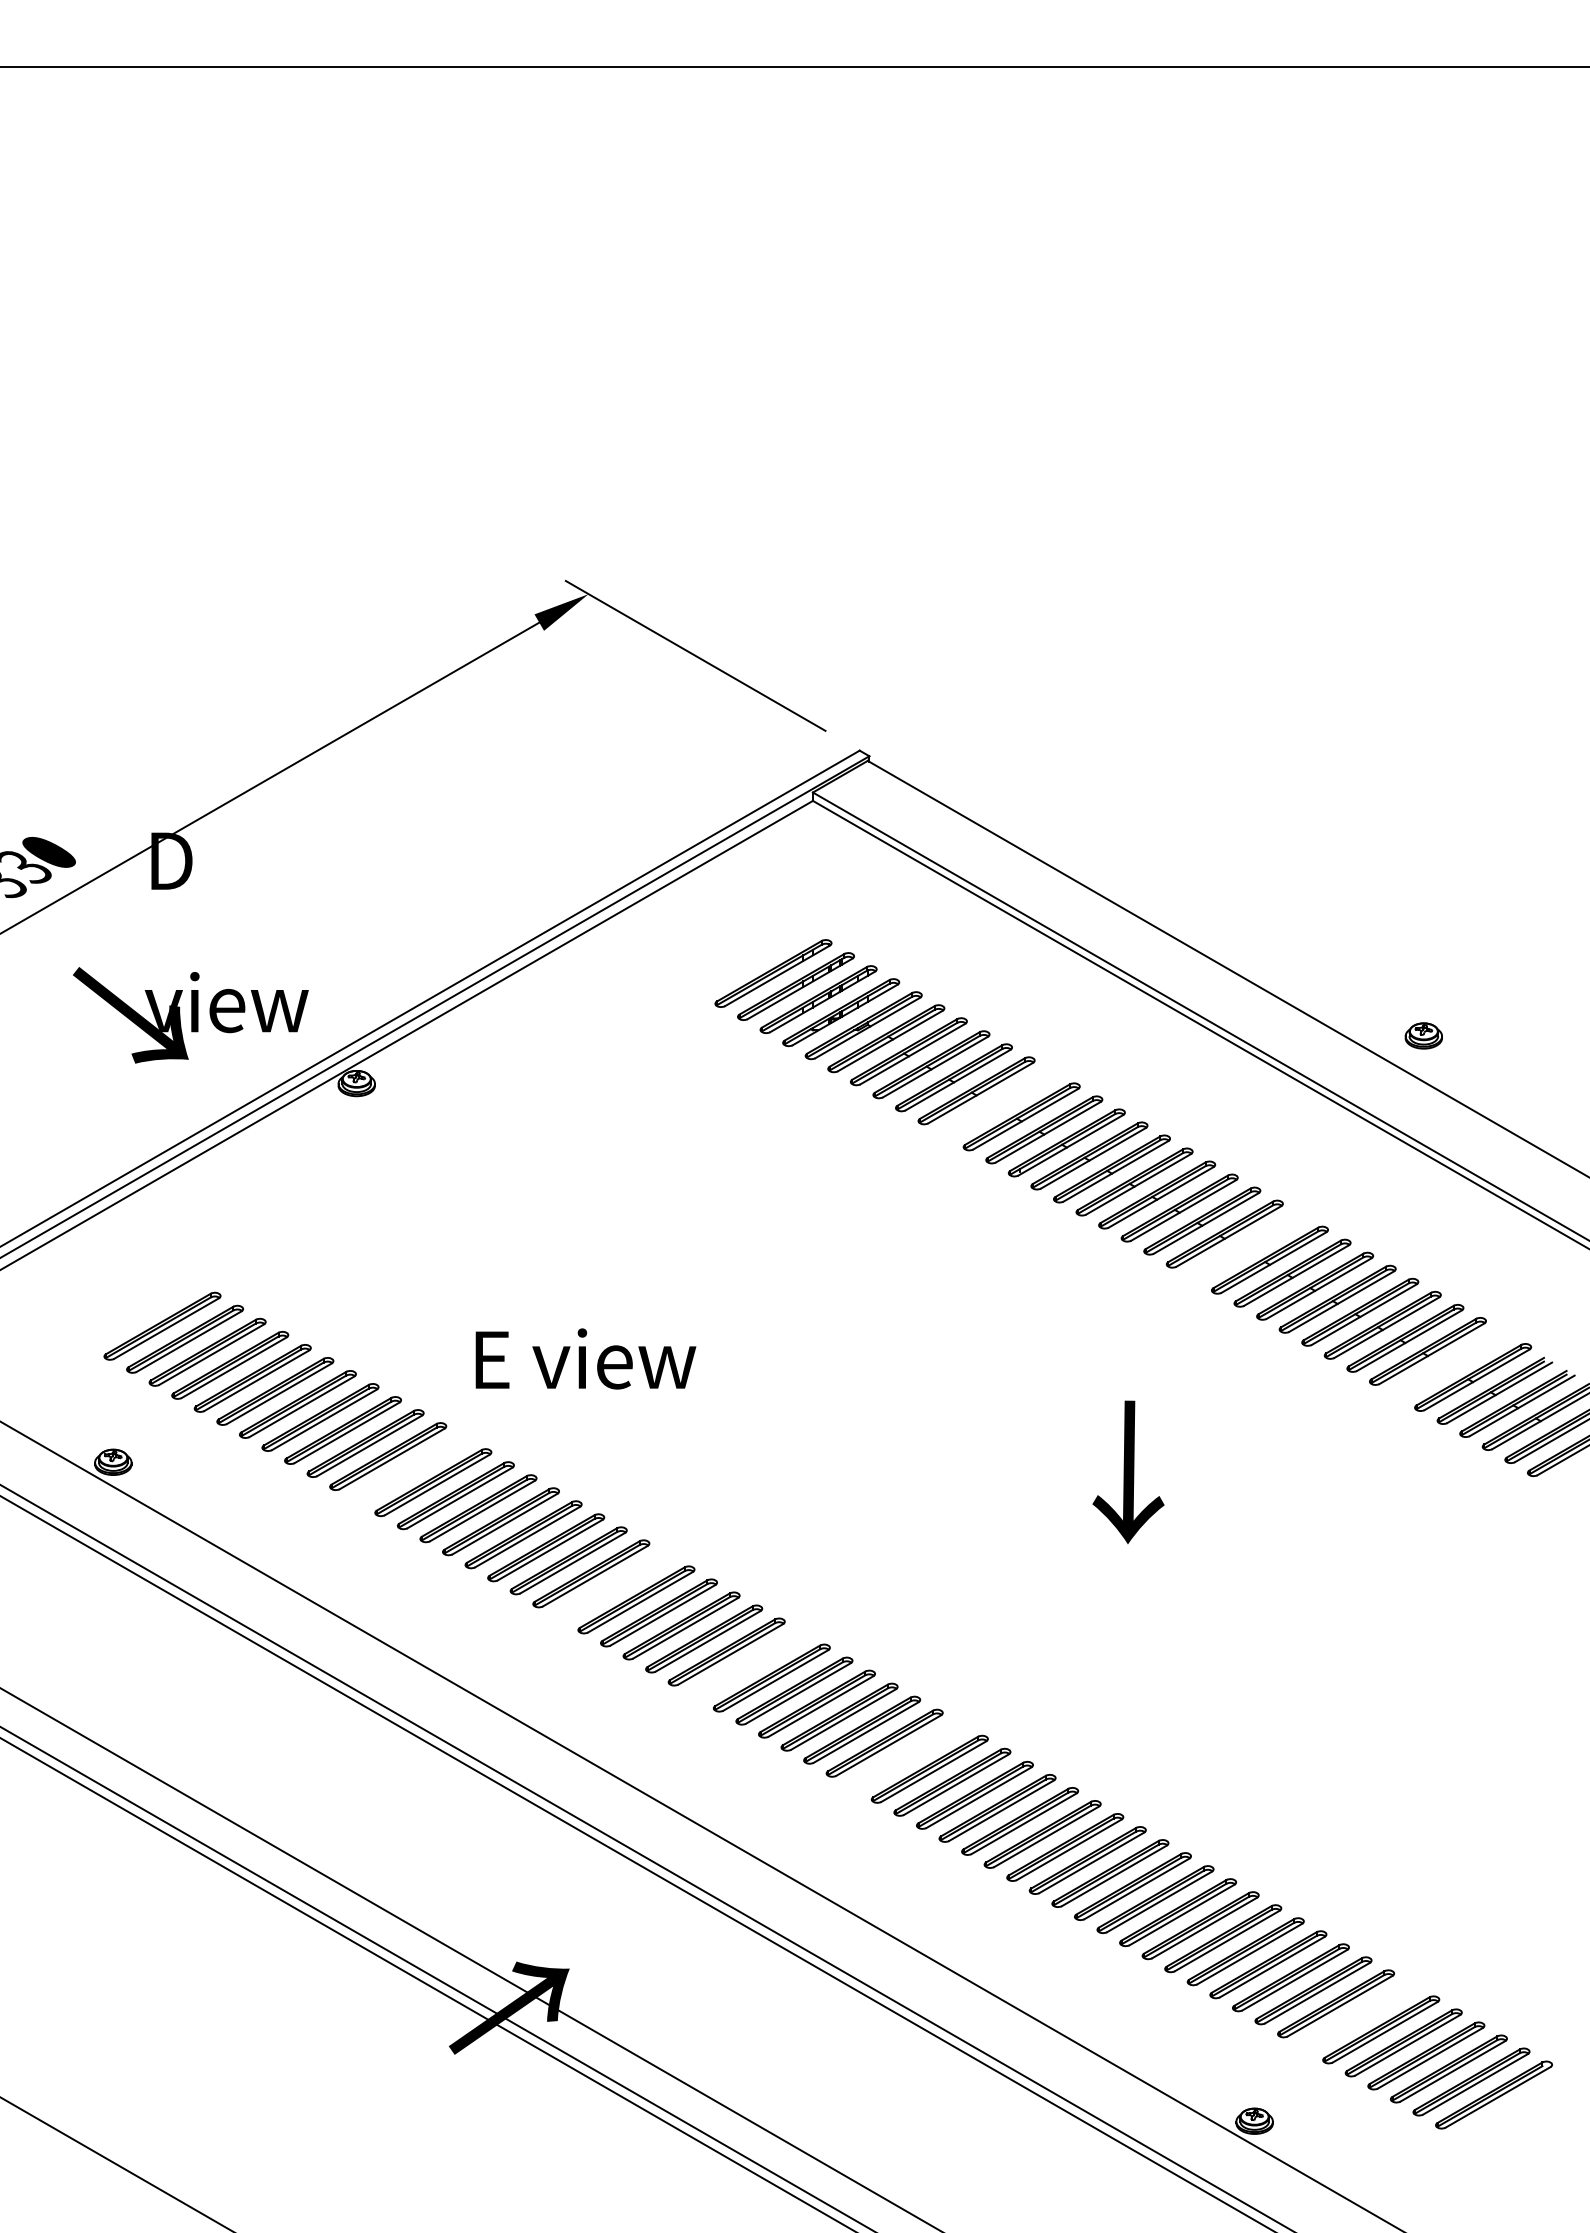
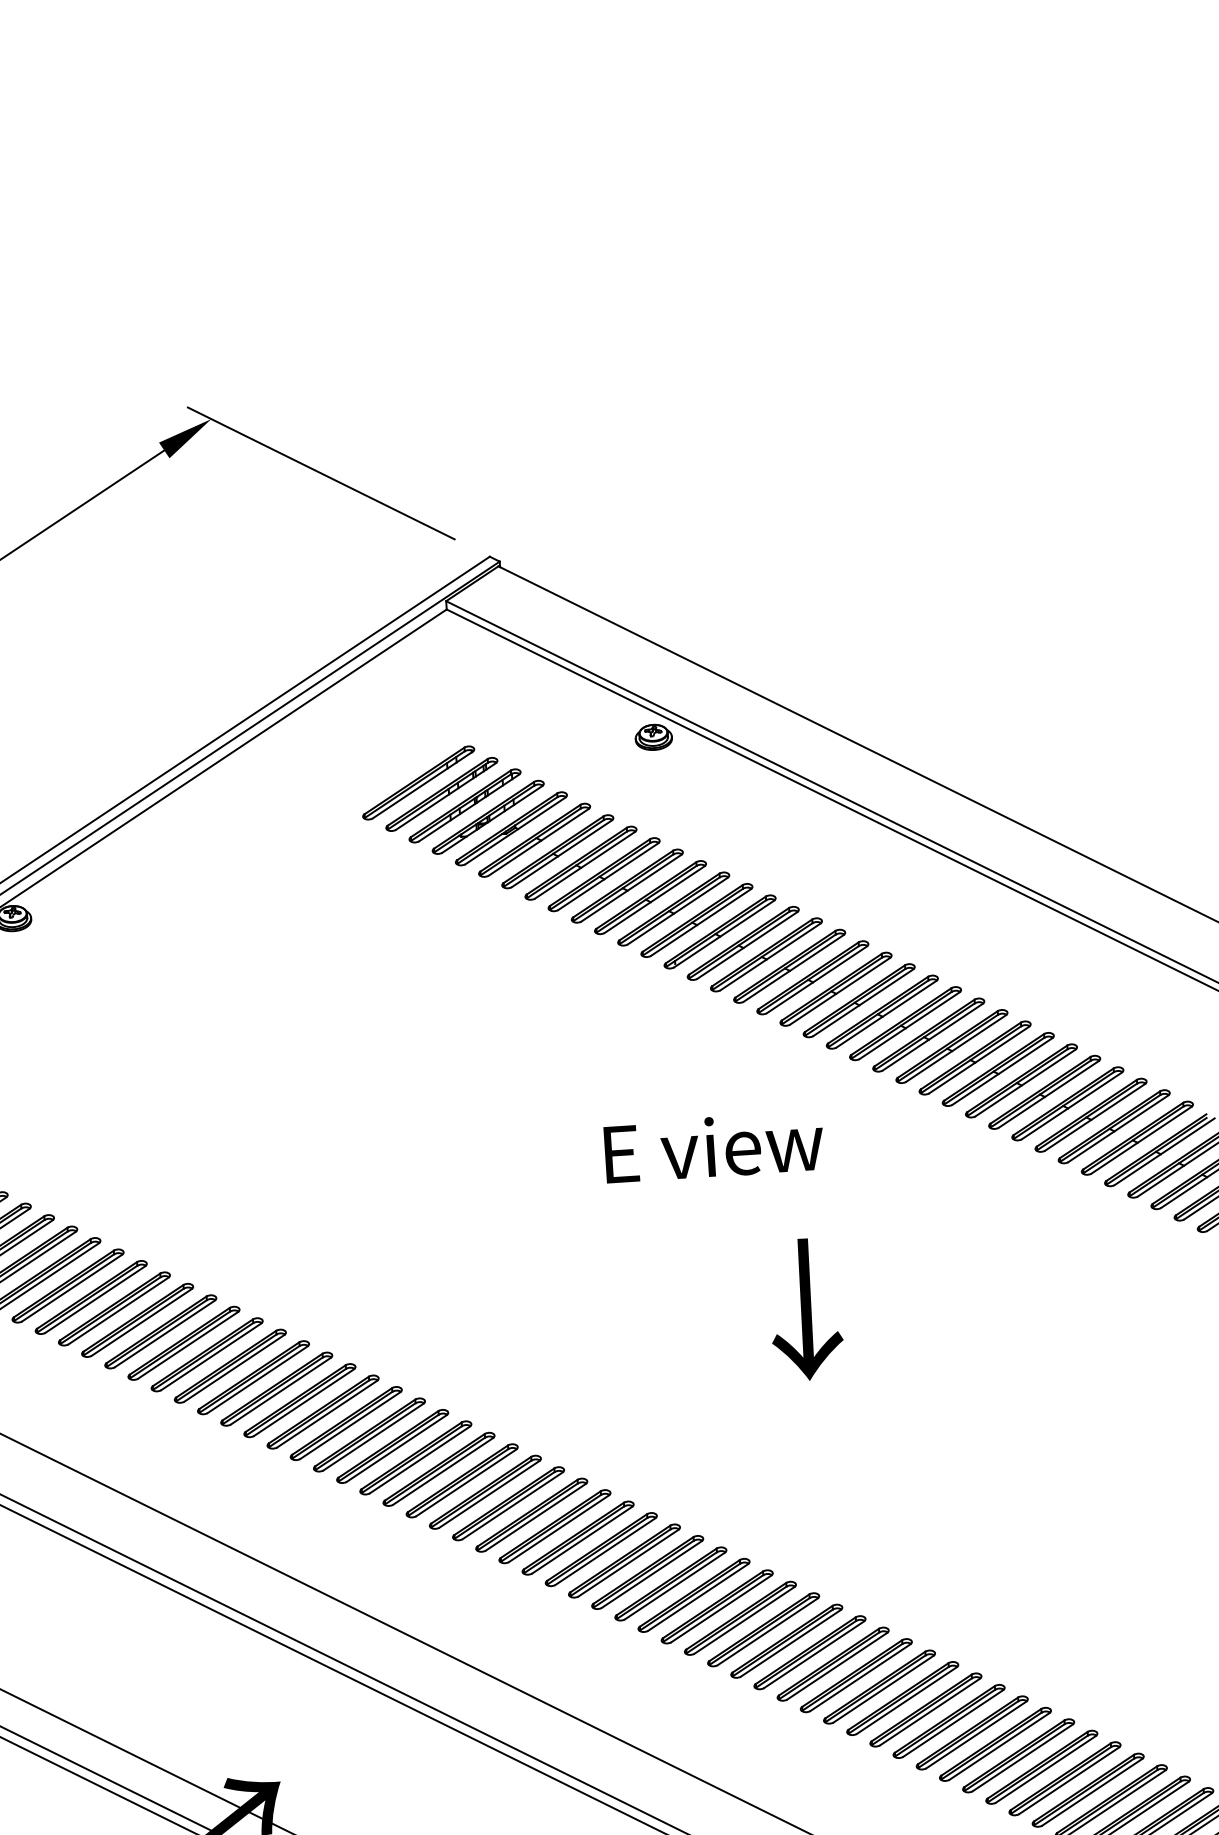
part: (1423, 1035) -> (653, 736), moved
part: (999, 1103) -> (650, 897), added
part: (1247, 1246) -> (905, 1022), added
text: (585, 1358) -> (713, 1146), moved
part: (1450, 1364) -> (1114, 1126), added
part: (410, 1469) -> (90, 1297), added
text: (1128, 1471) -> (805, 1308), moved
part: (613, 1586) -> (299, 1400), added
part: (749, 1664) -> (439, 1468), added
part: (907, 1755) -> (601, 1548), added
part: (1358, 2016) -> (1064, 1778), added

